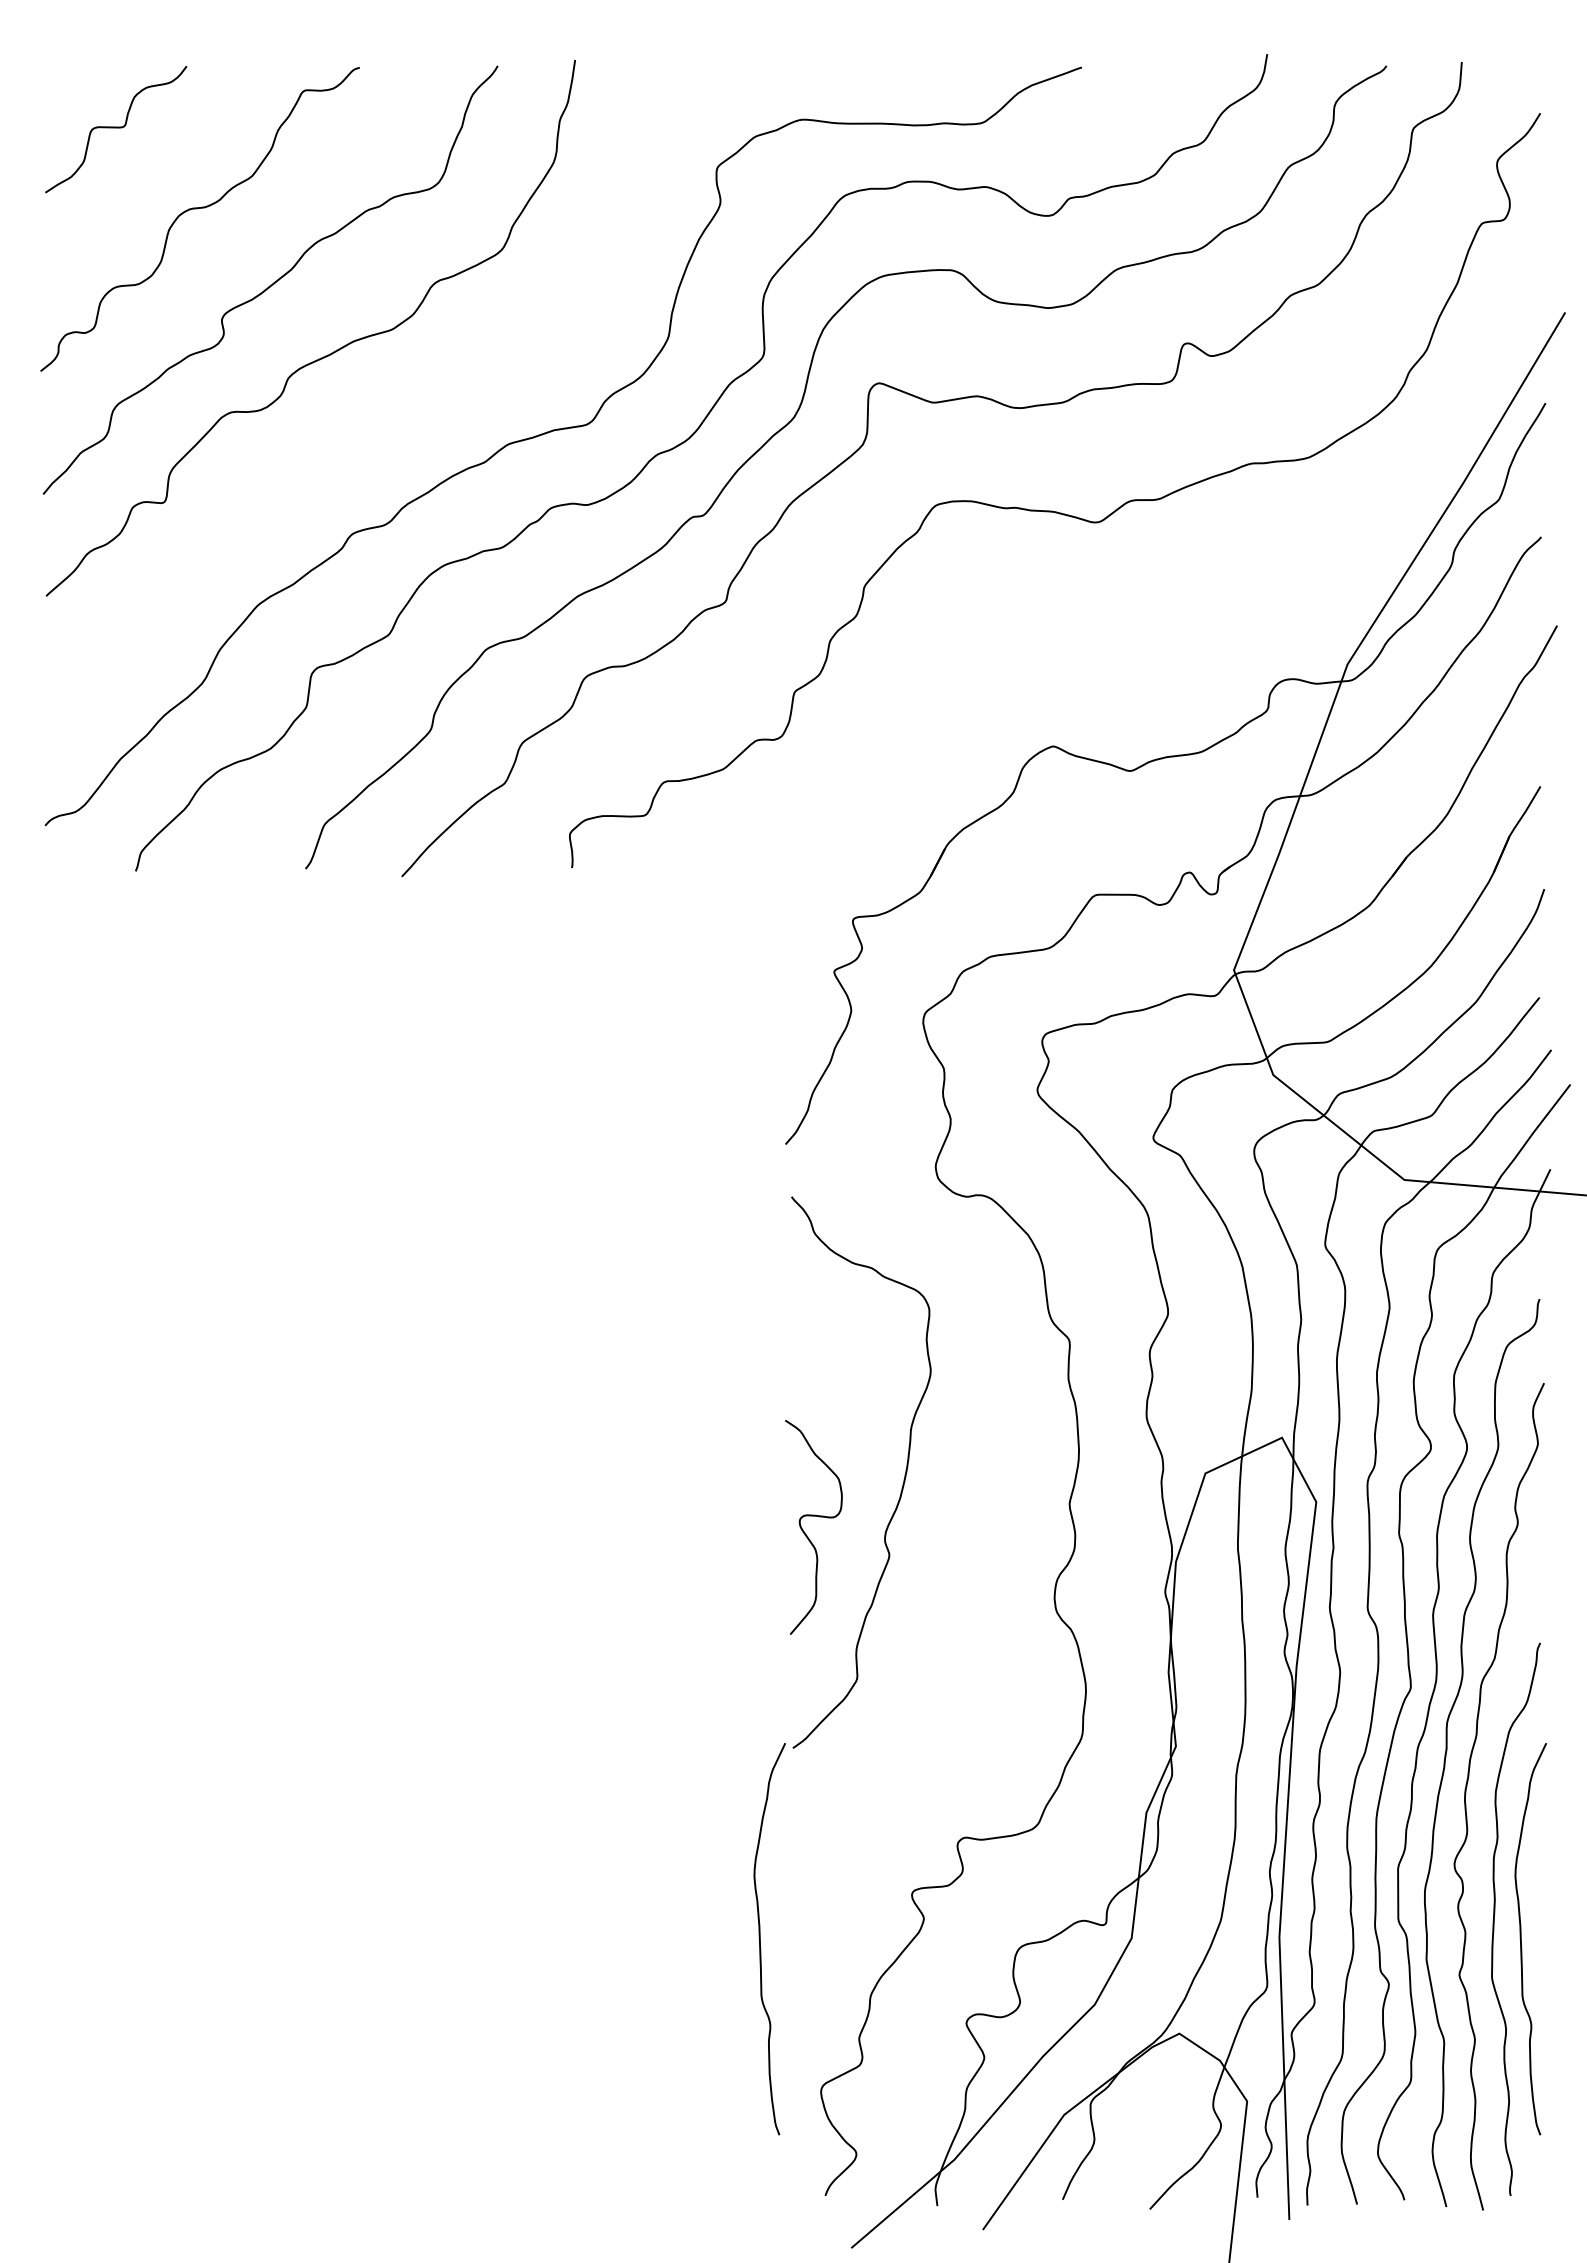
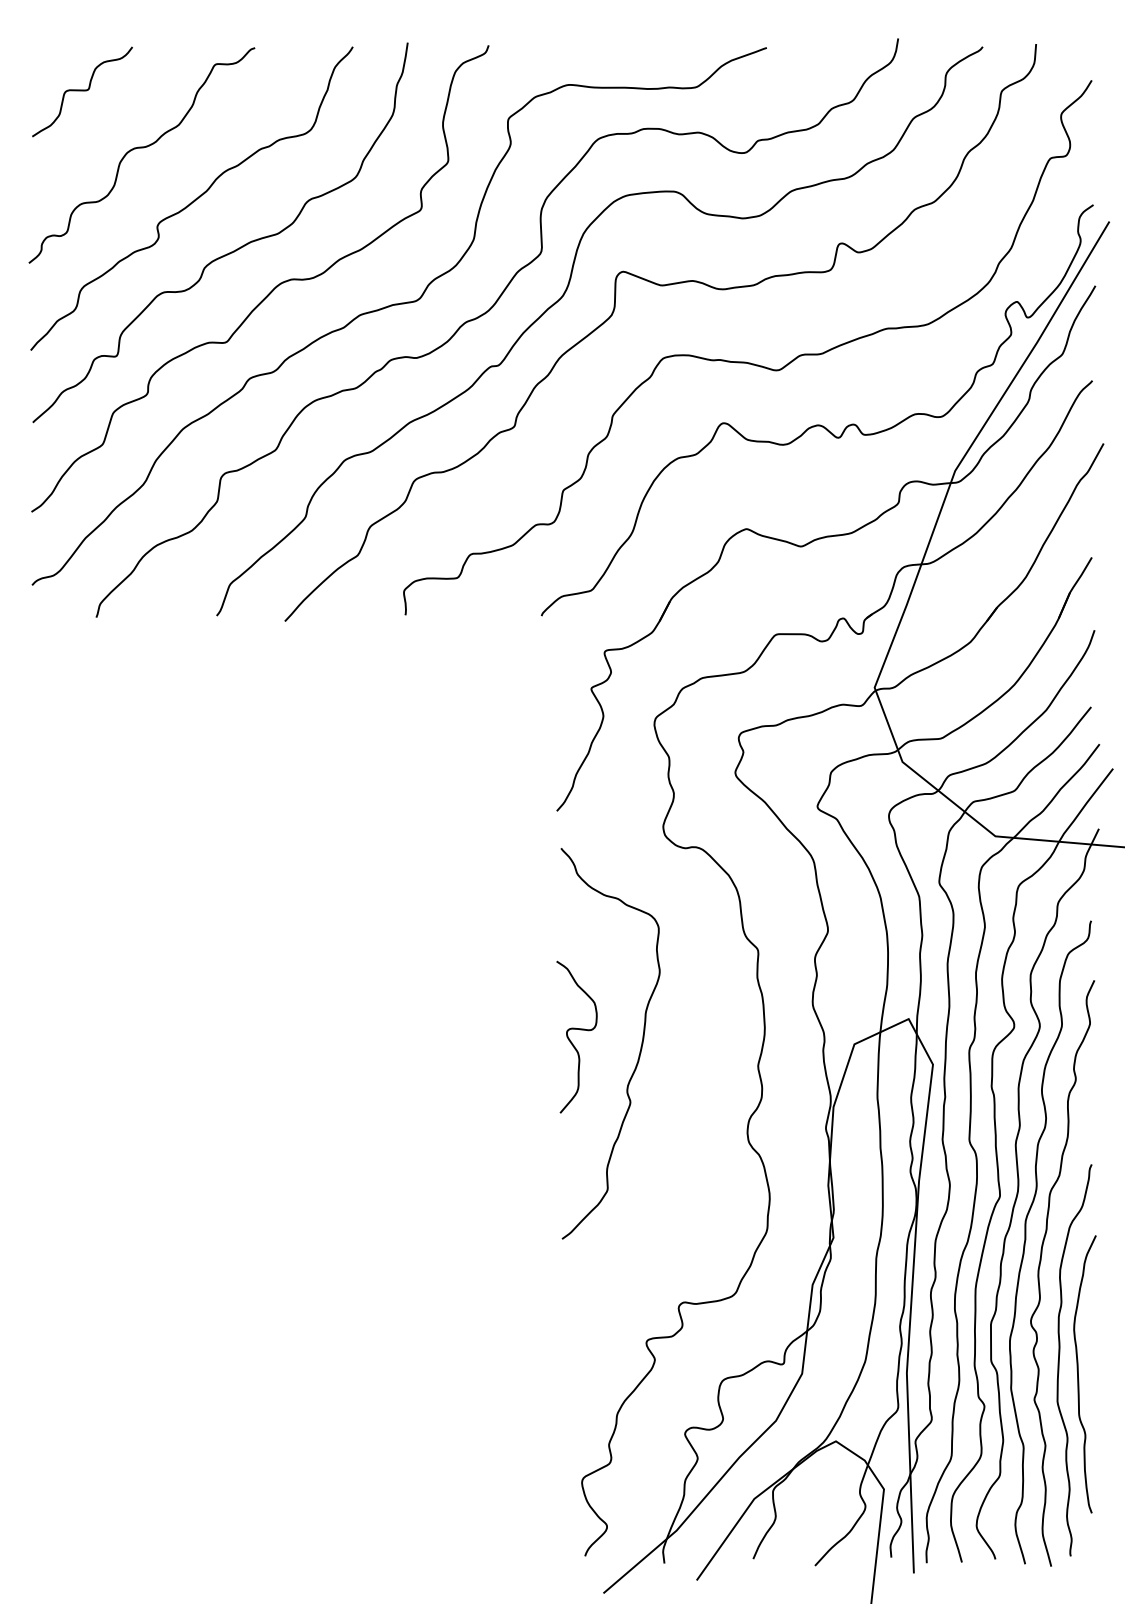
curve: (384, 408) -> (272, 289), added
curve: (1153, 599) -> (817, 424), added
curve: (805, 1532) -> (571, 1040), moved
curve: (760, 1939) -> (539, 1374), removed

